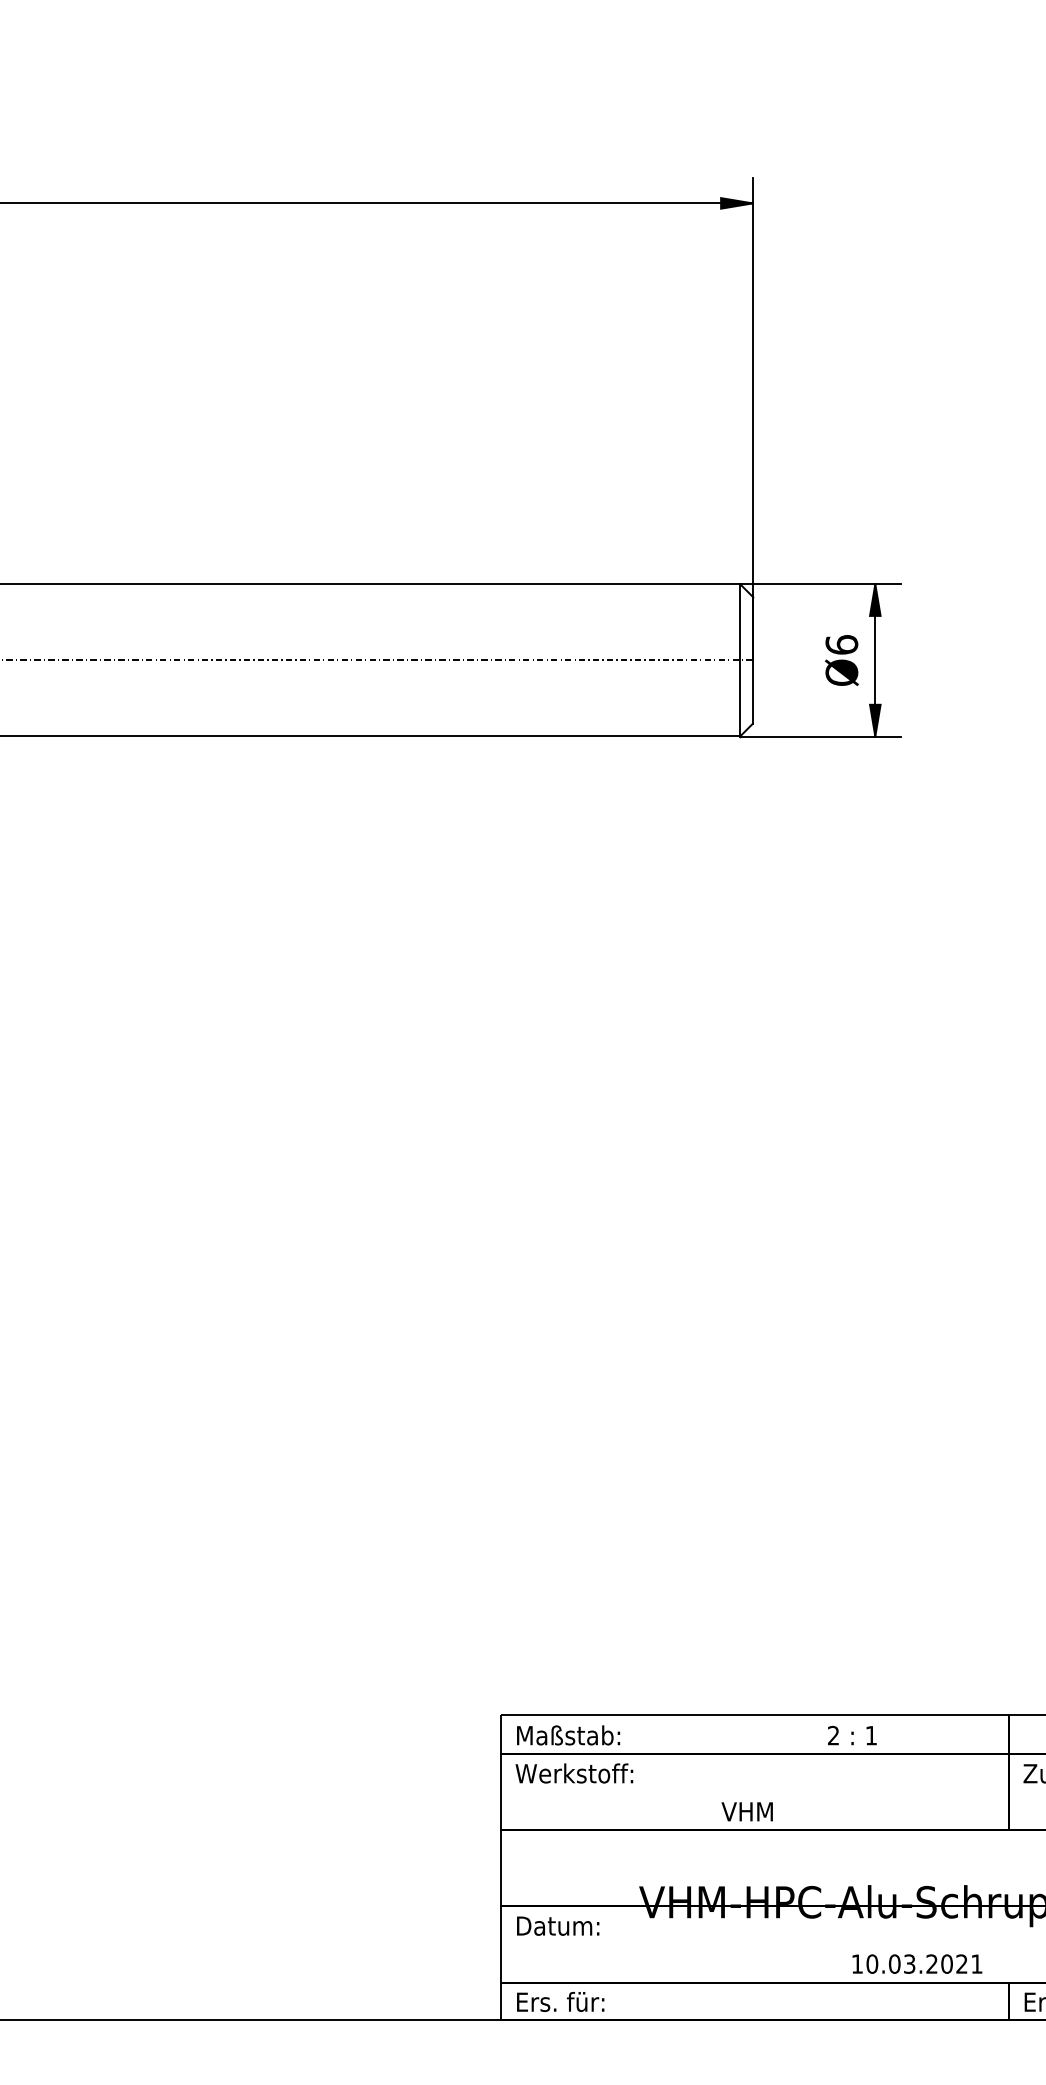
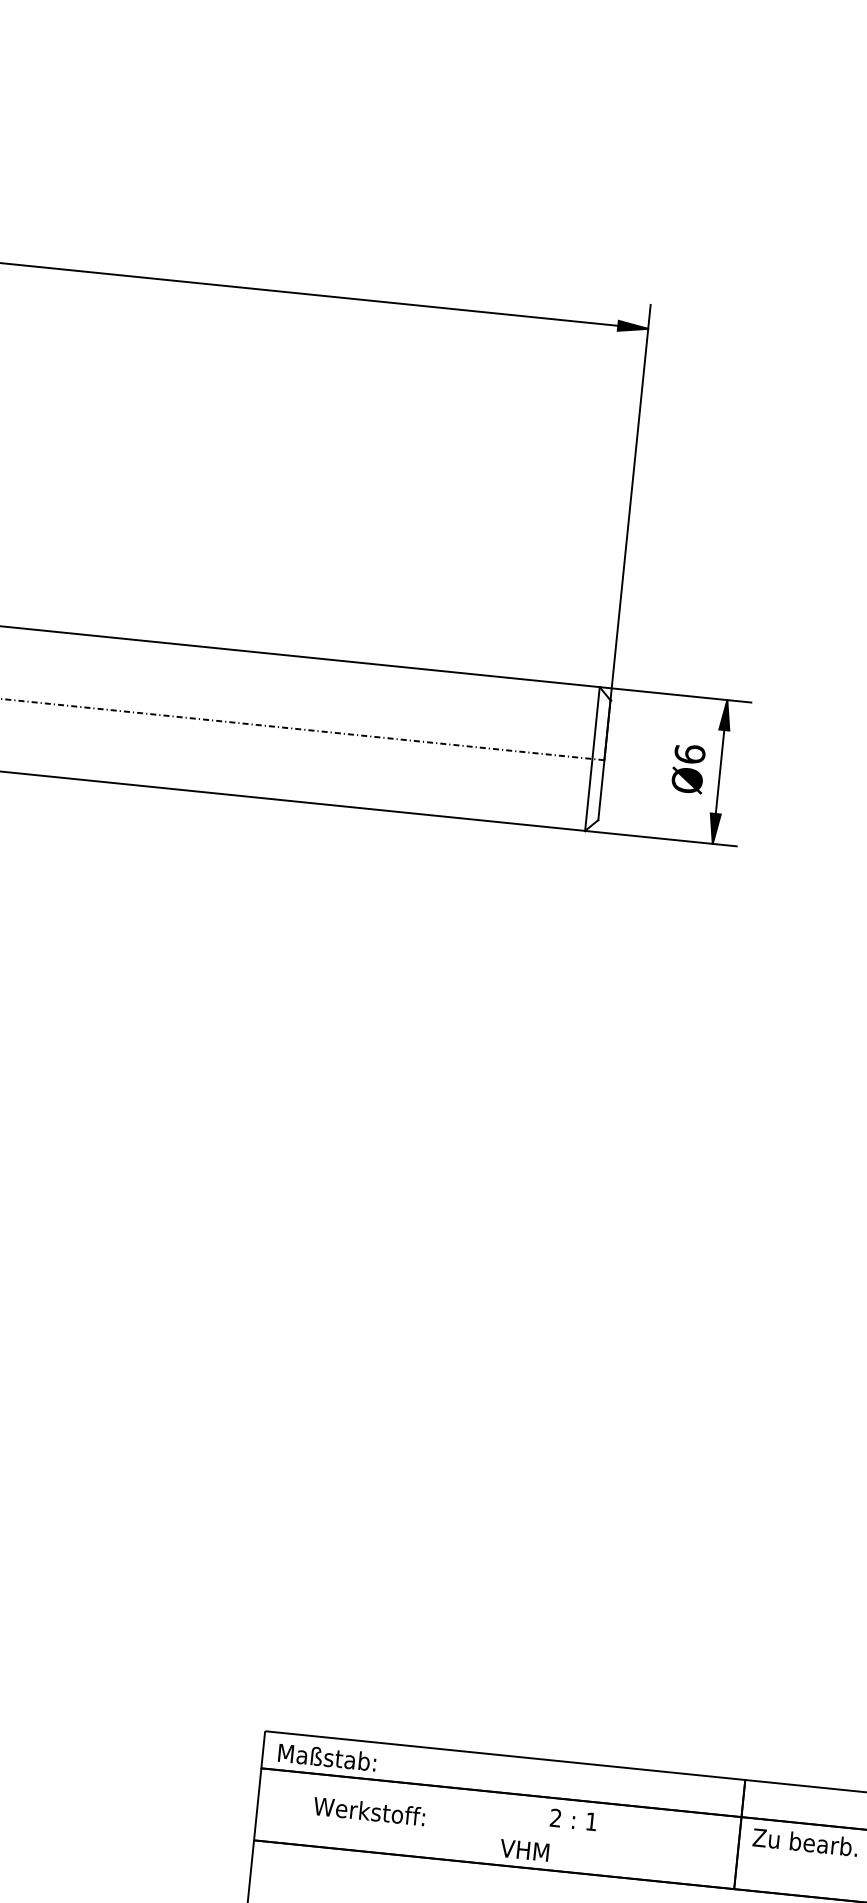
text: (852, 1735) -> (573, 1819), moved
text: (574, 1773) -> (369, 1811), moved
text: (746, 1811) -> (523, 1850), moved

